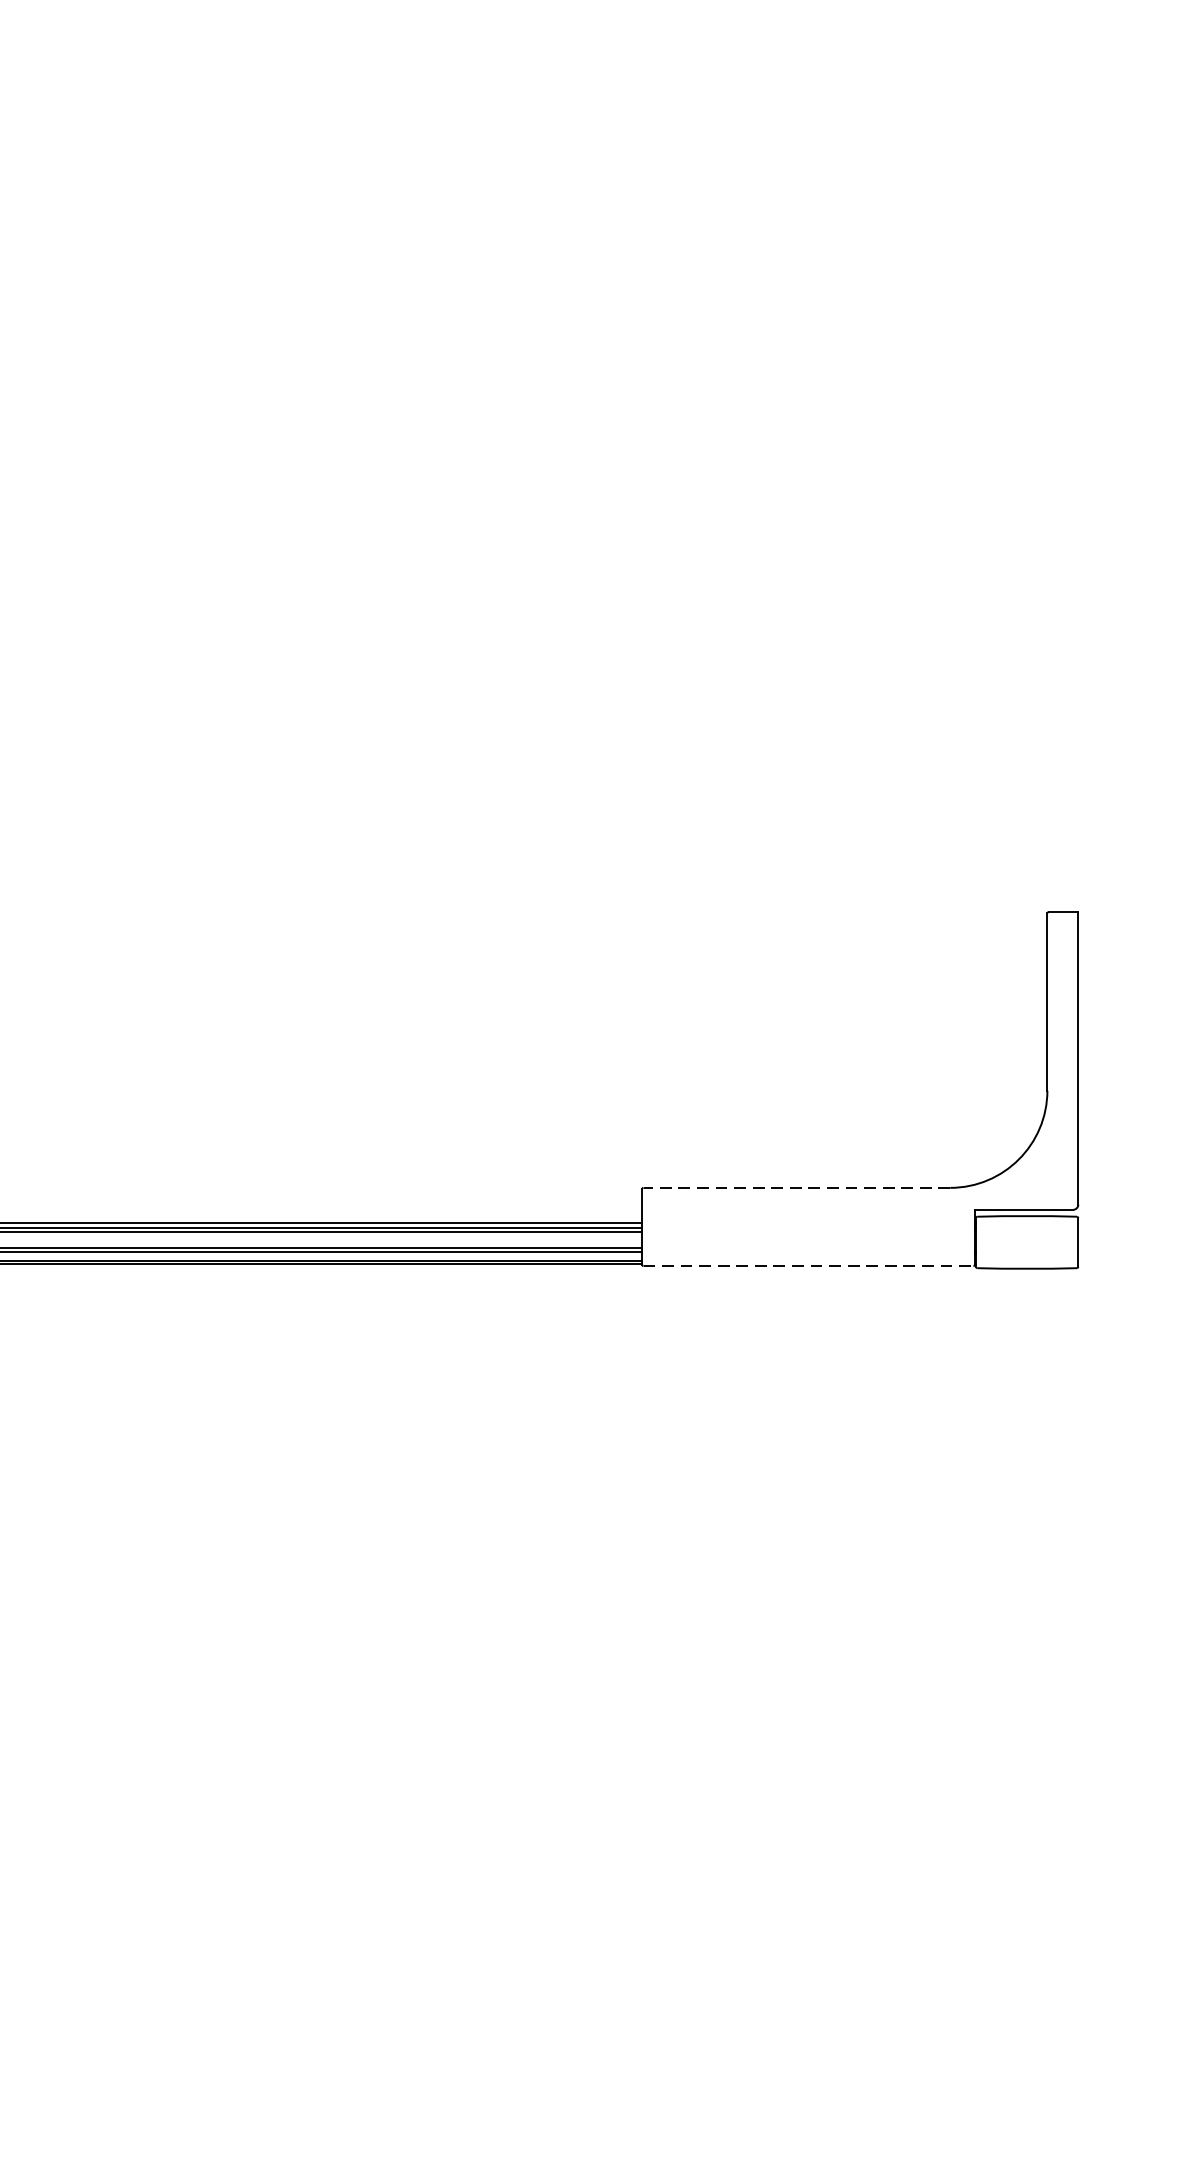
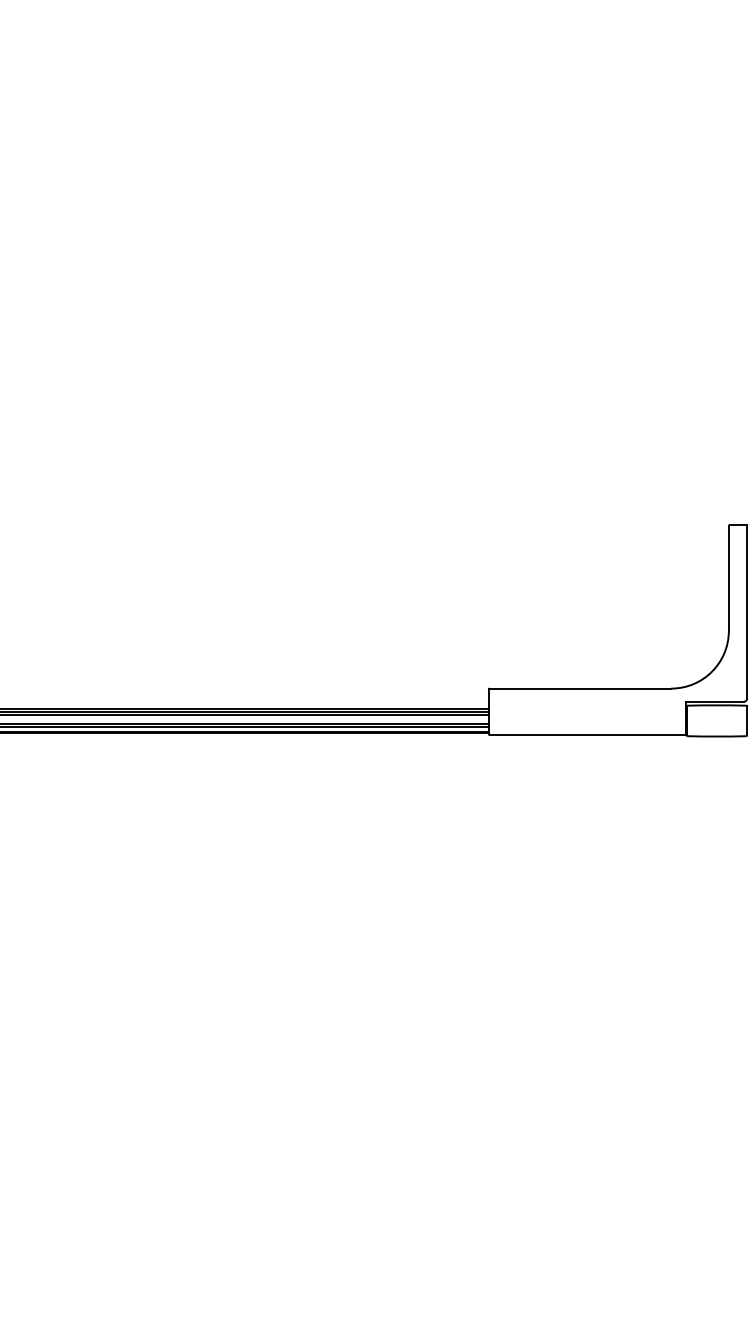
line: (797, 1187) -> (580, 688), dashed -> solid
line: (808, 1265) -> (587, 734), dashed -> solid

